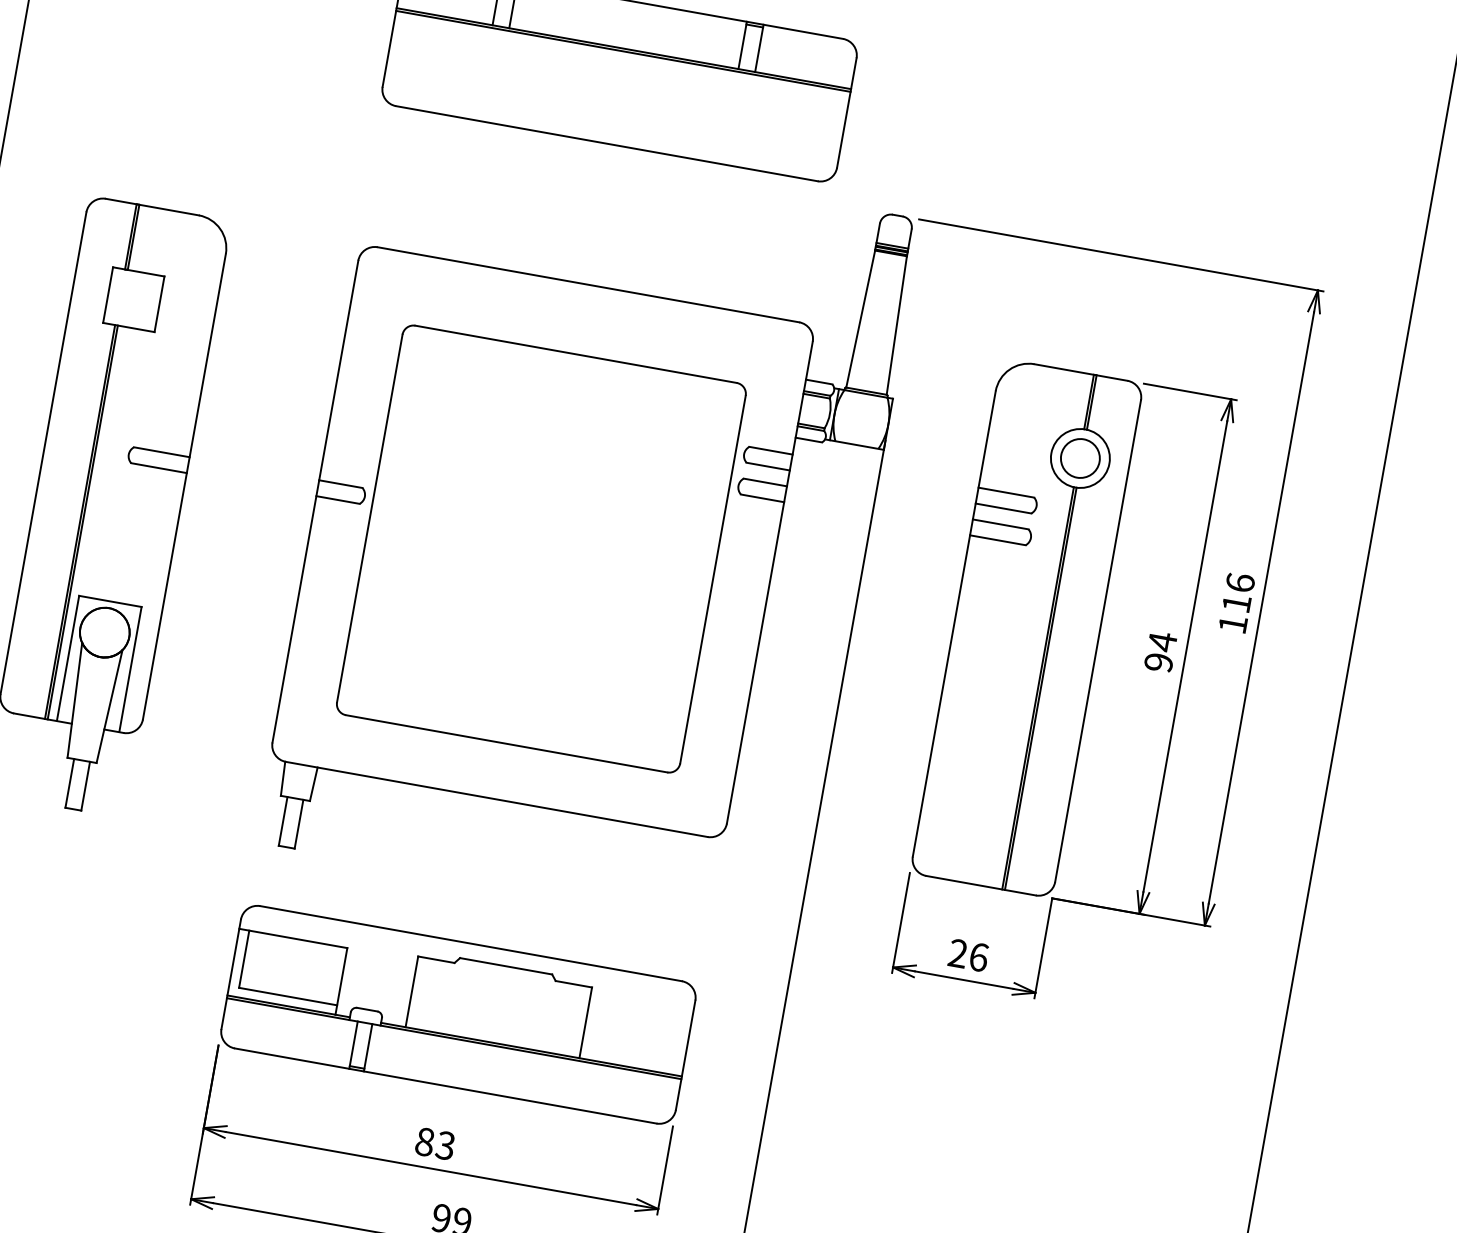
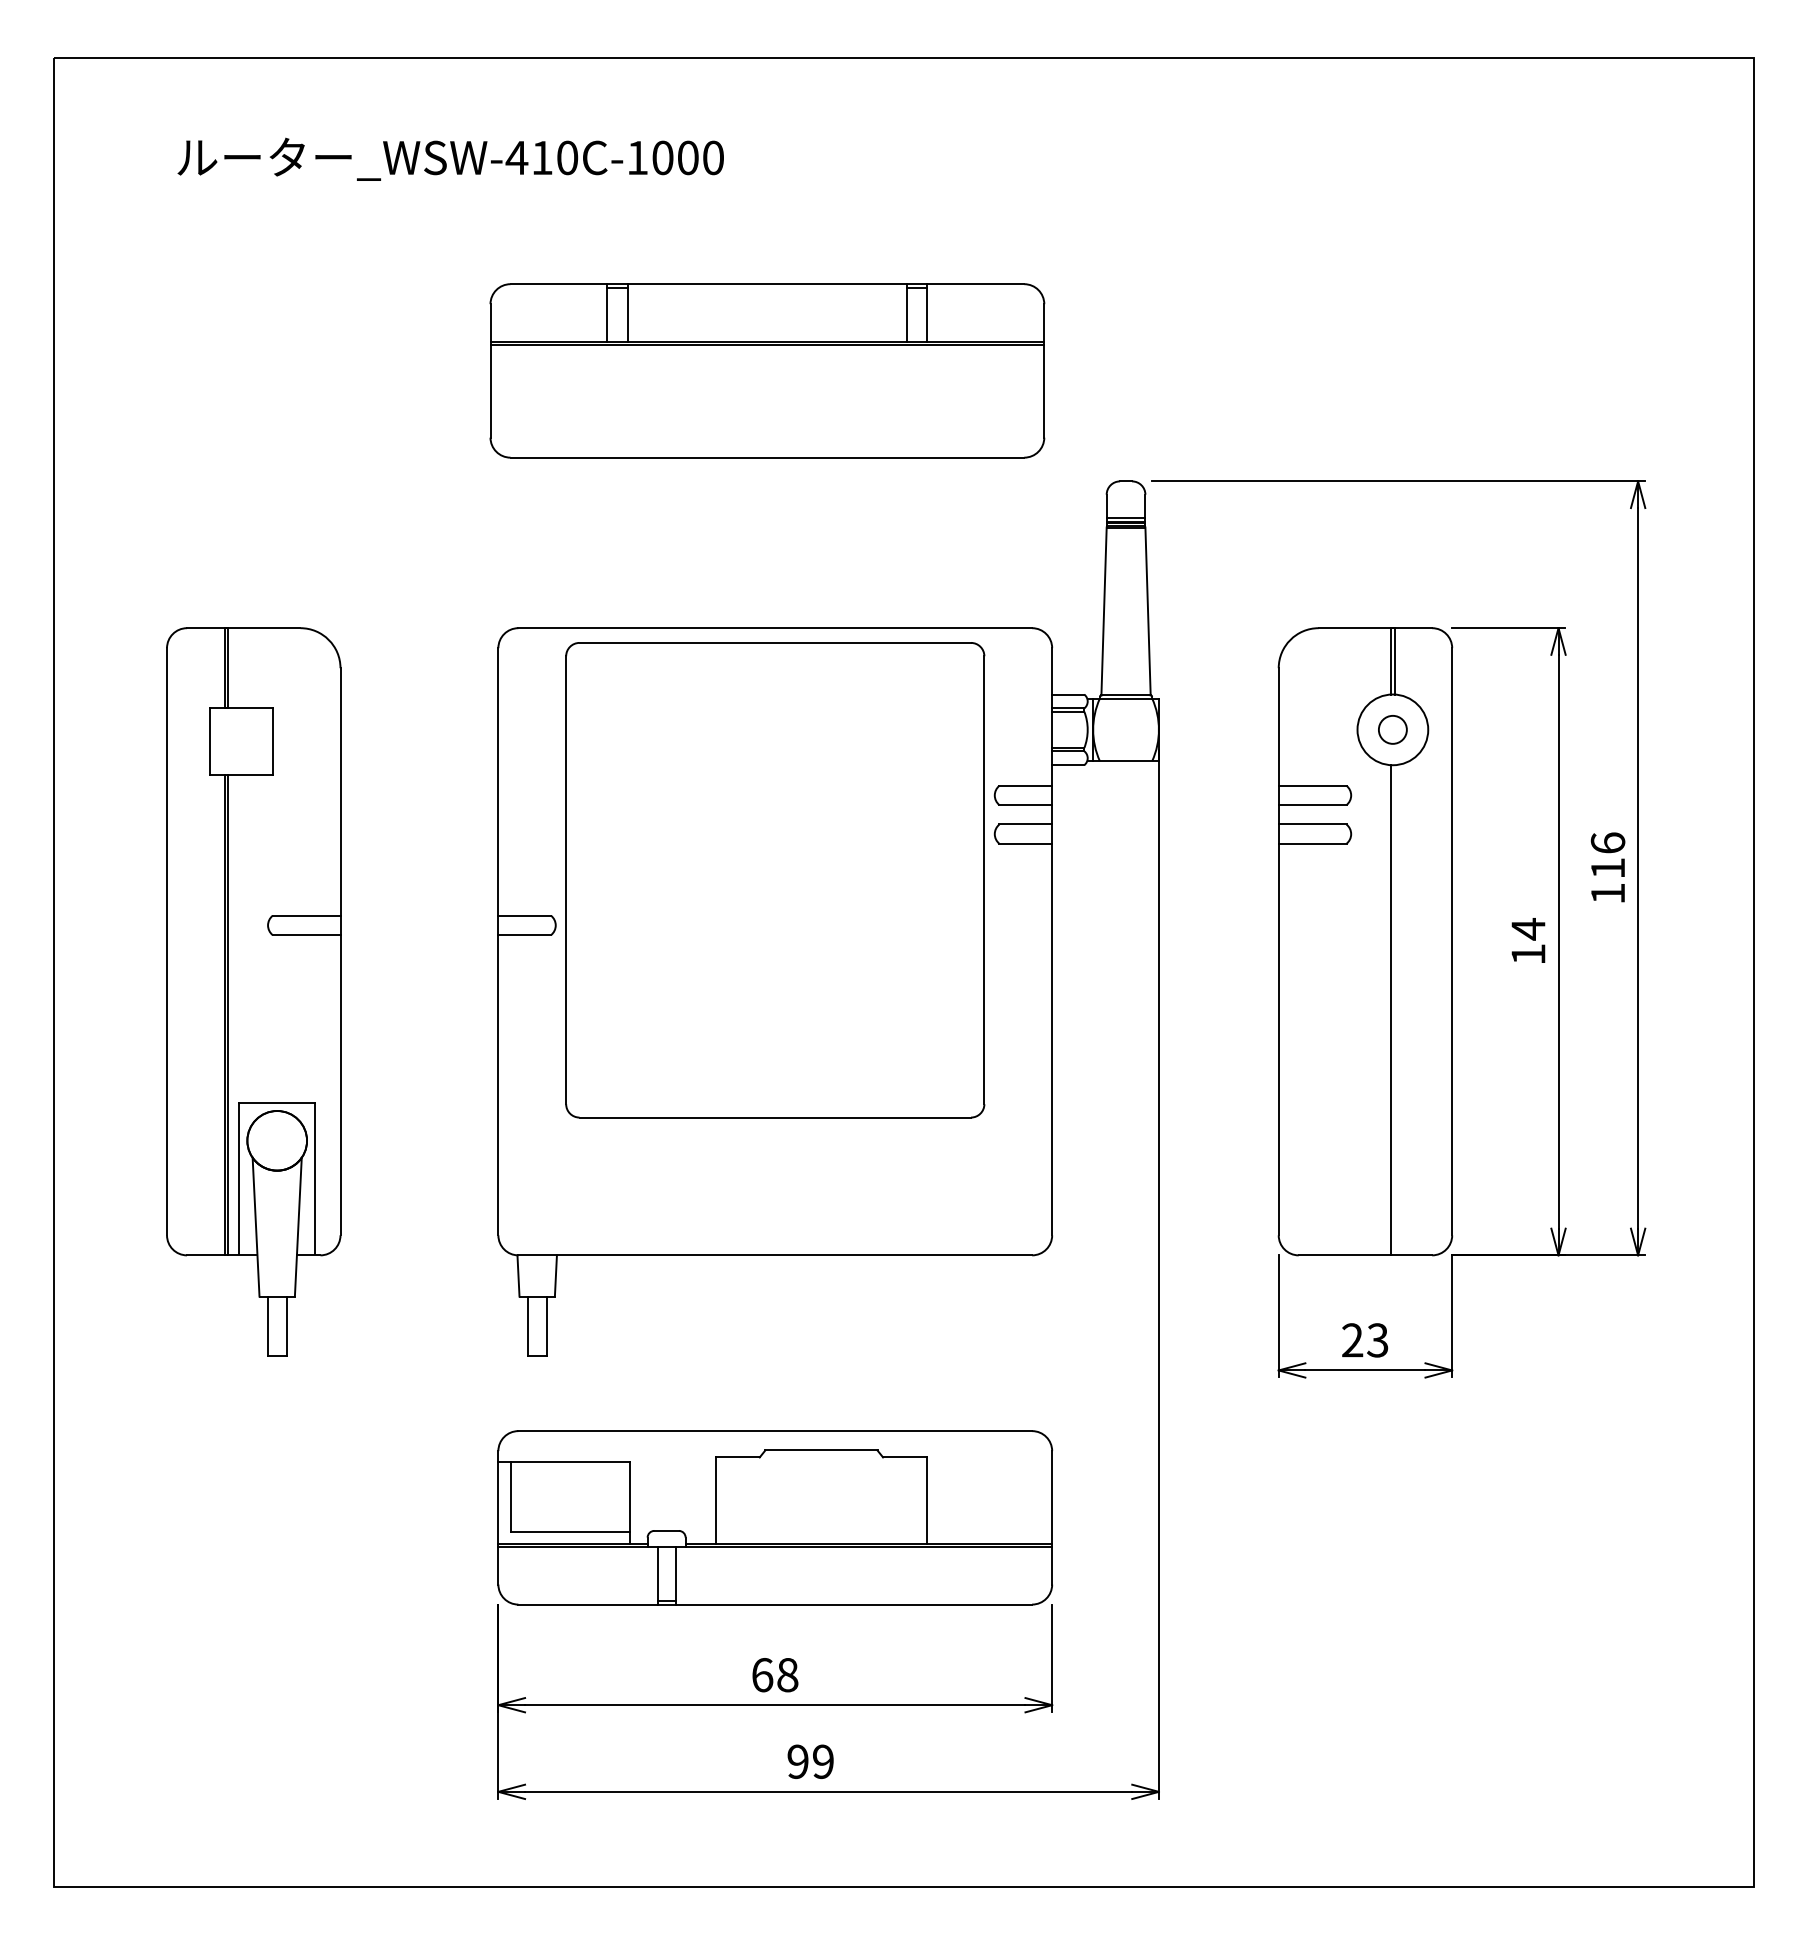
circle: (1080, 458) -> (1392, 729), size x0.6
part: (541, 549) -> (775, 880), moved
text: (1158, 662) -> (1528, 954), 94 -> 14
line: (1040, 689) -> (1394, 1010), removed
text: (978, 957) -> (1377, 1340), 26 -> 23
text: (435, 1144) -> (775, 1675), 83 -> 68

